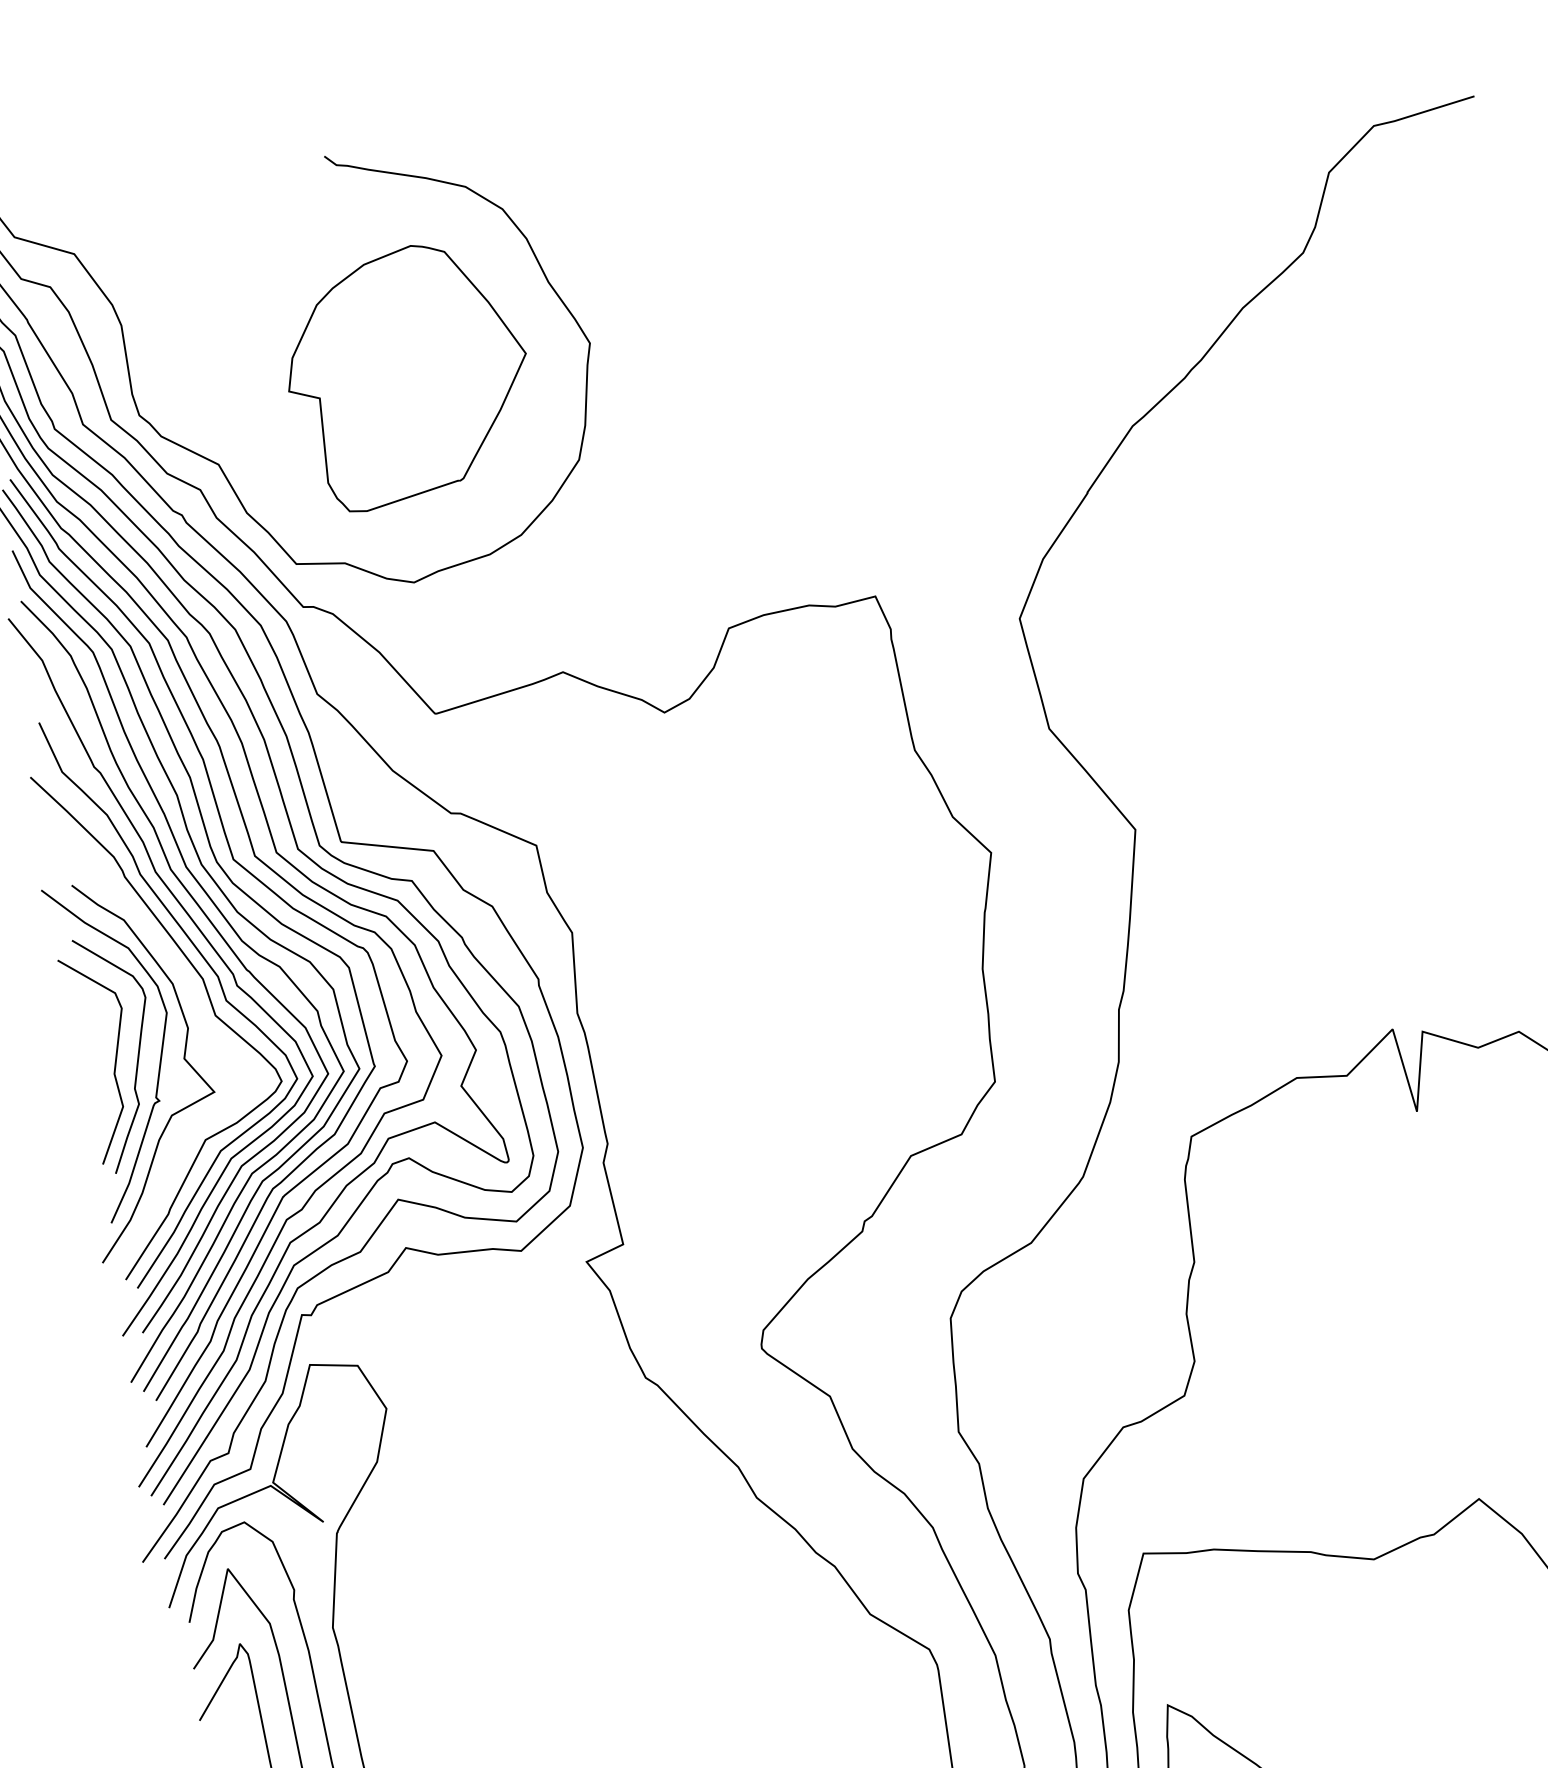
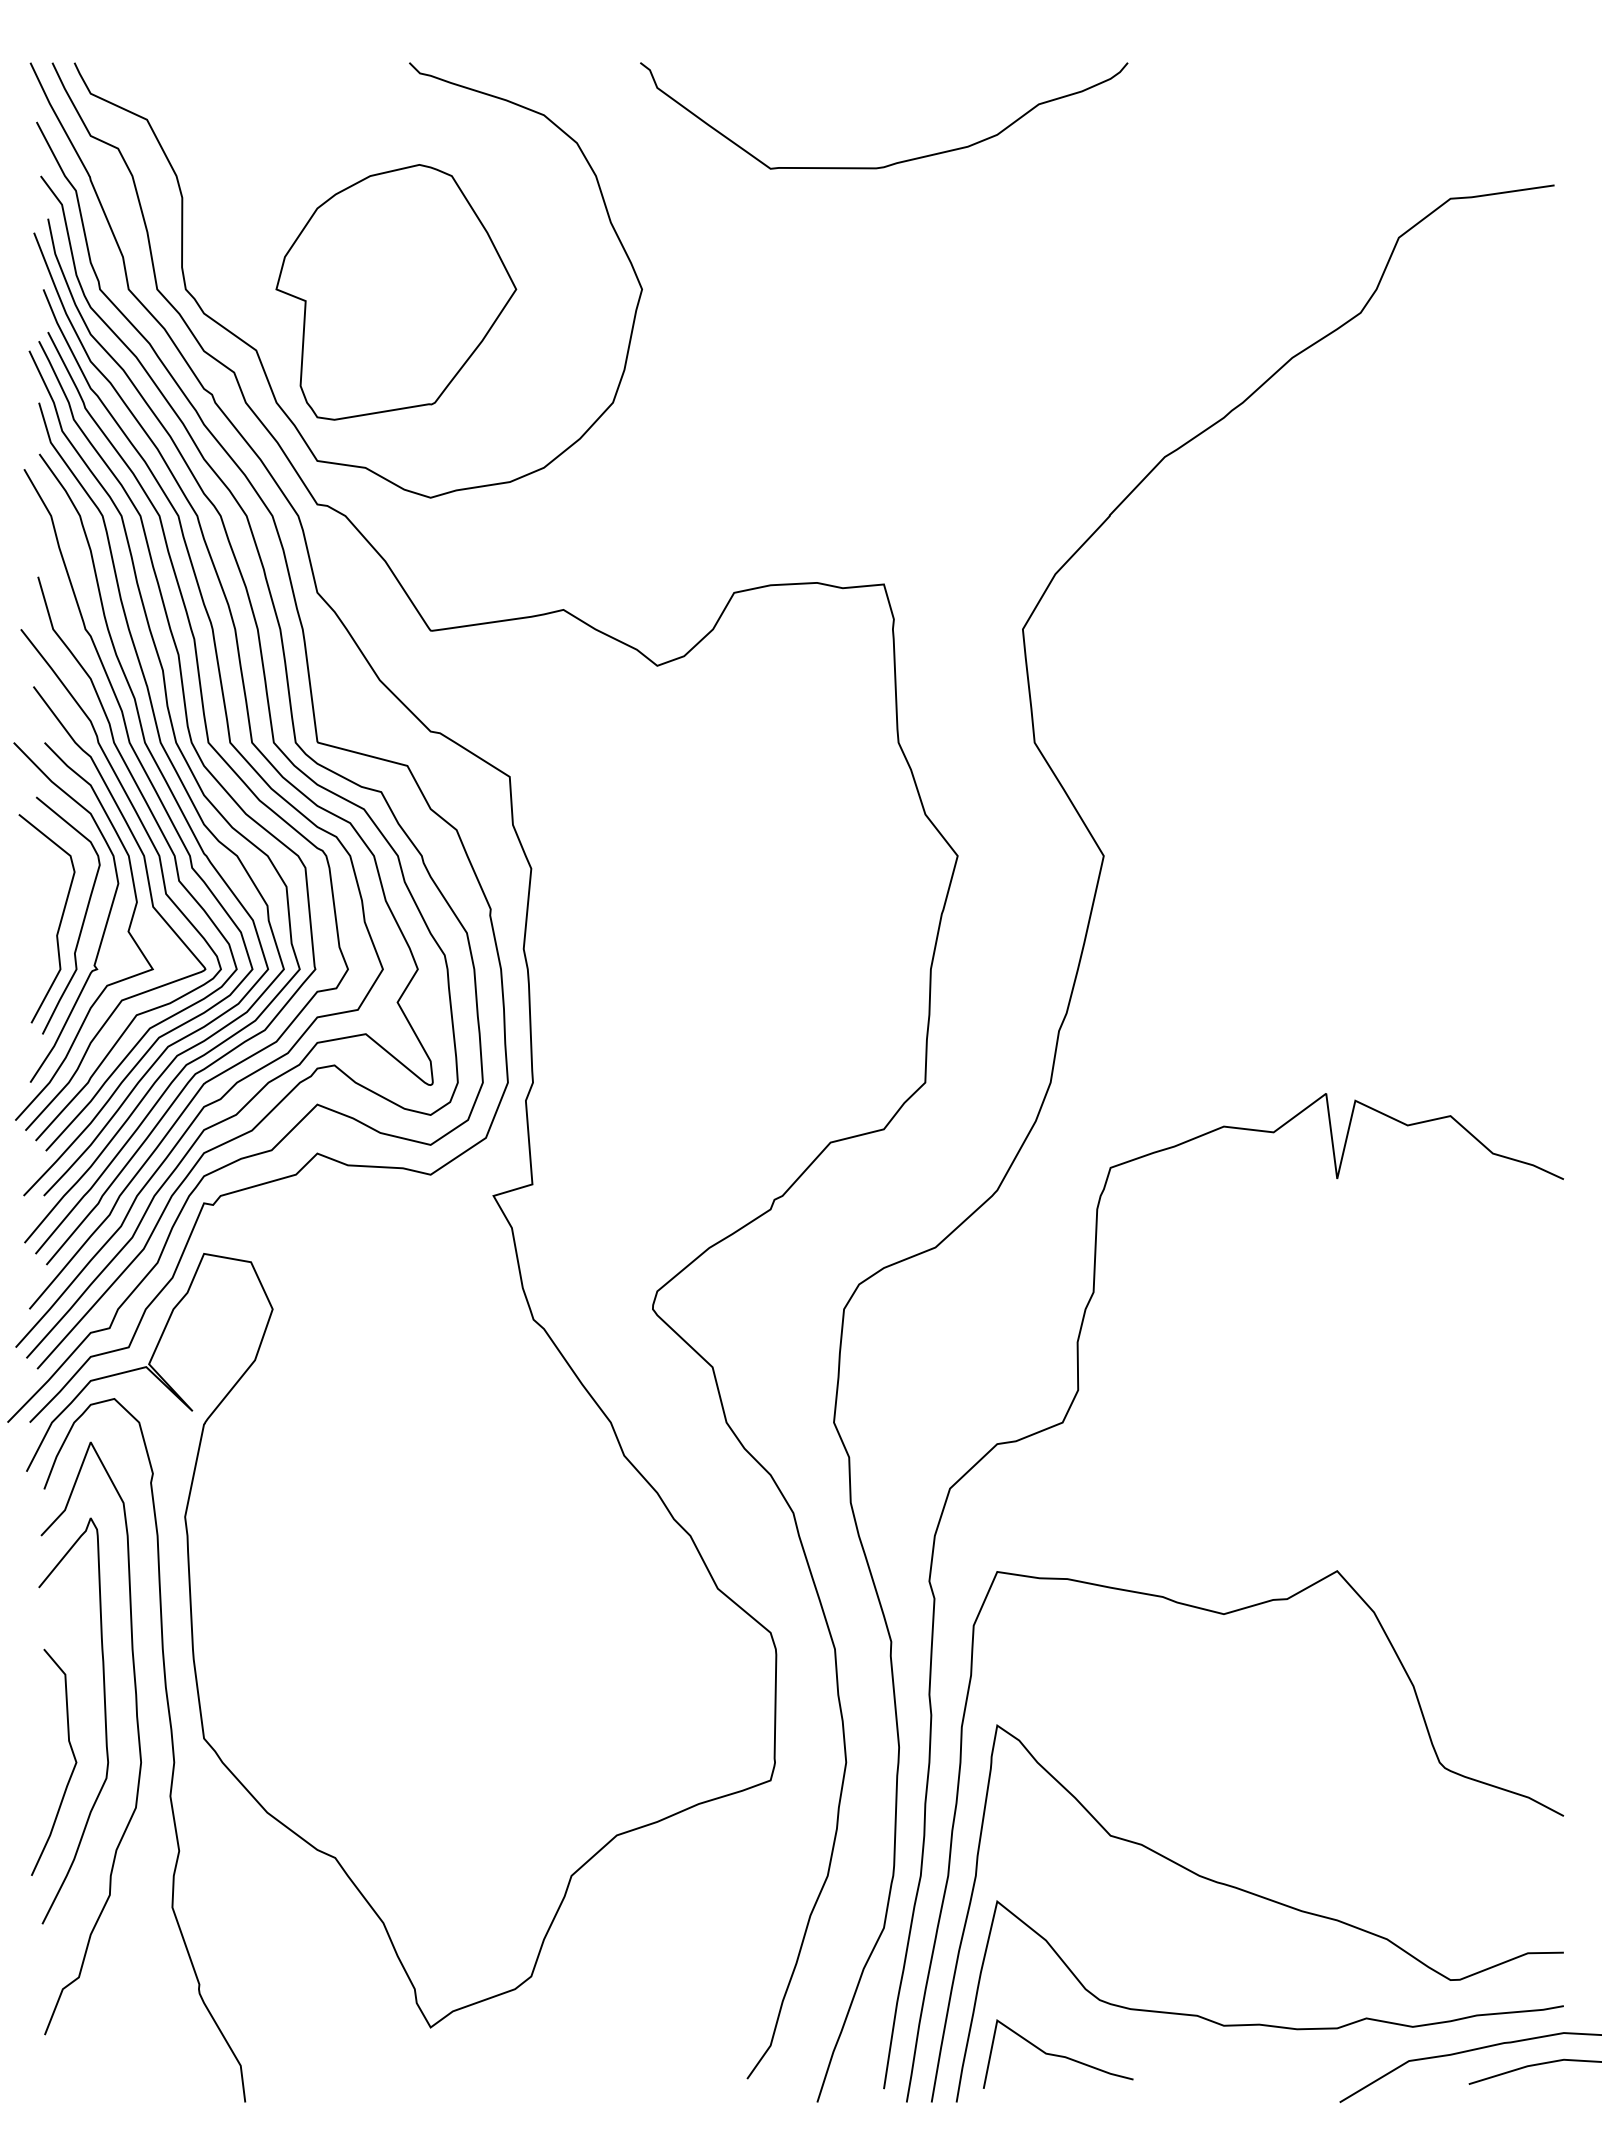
curve: (822, 176) -> (898, 161), added
part: (408, 375) -> (396, 292), moved
curve: (202, 1028) -> (151, 904), added

